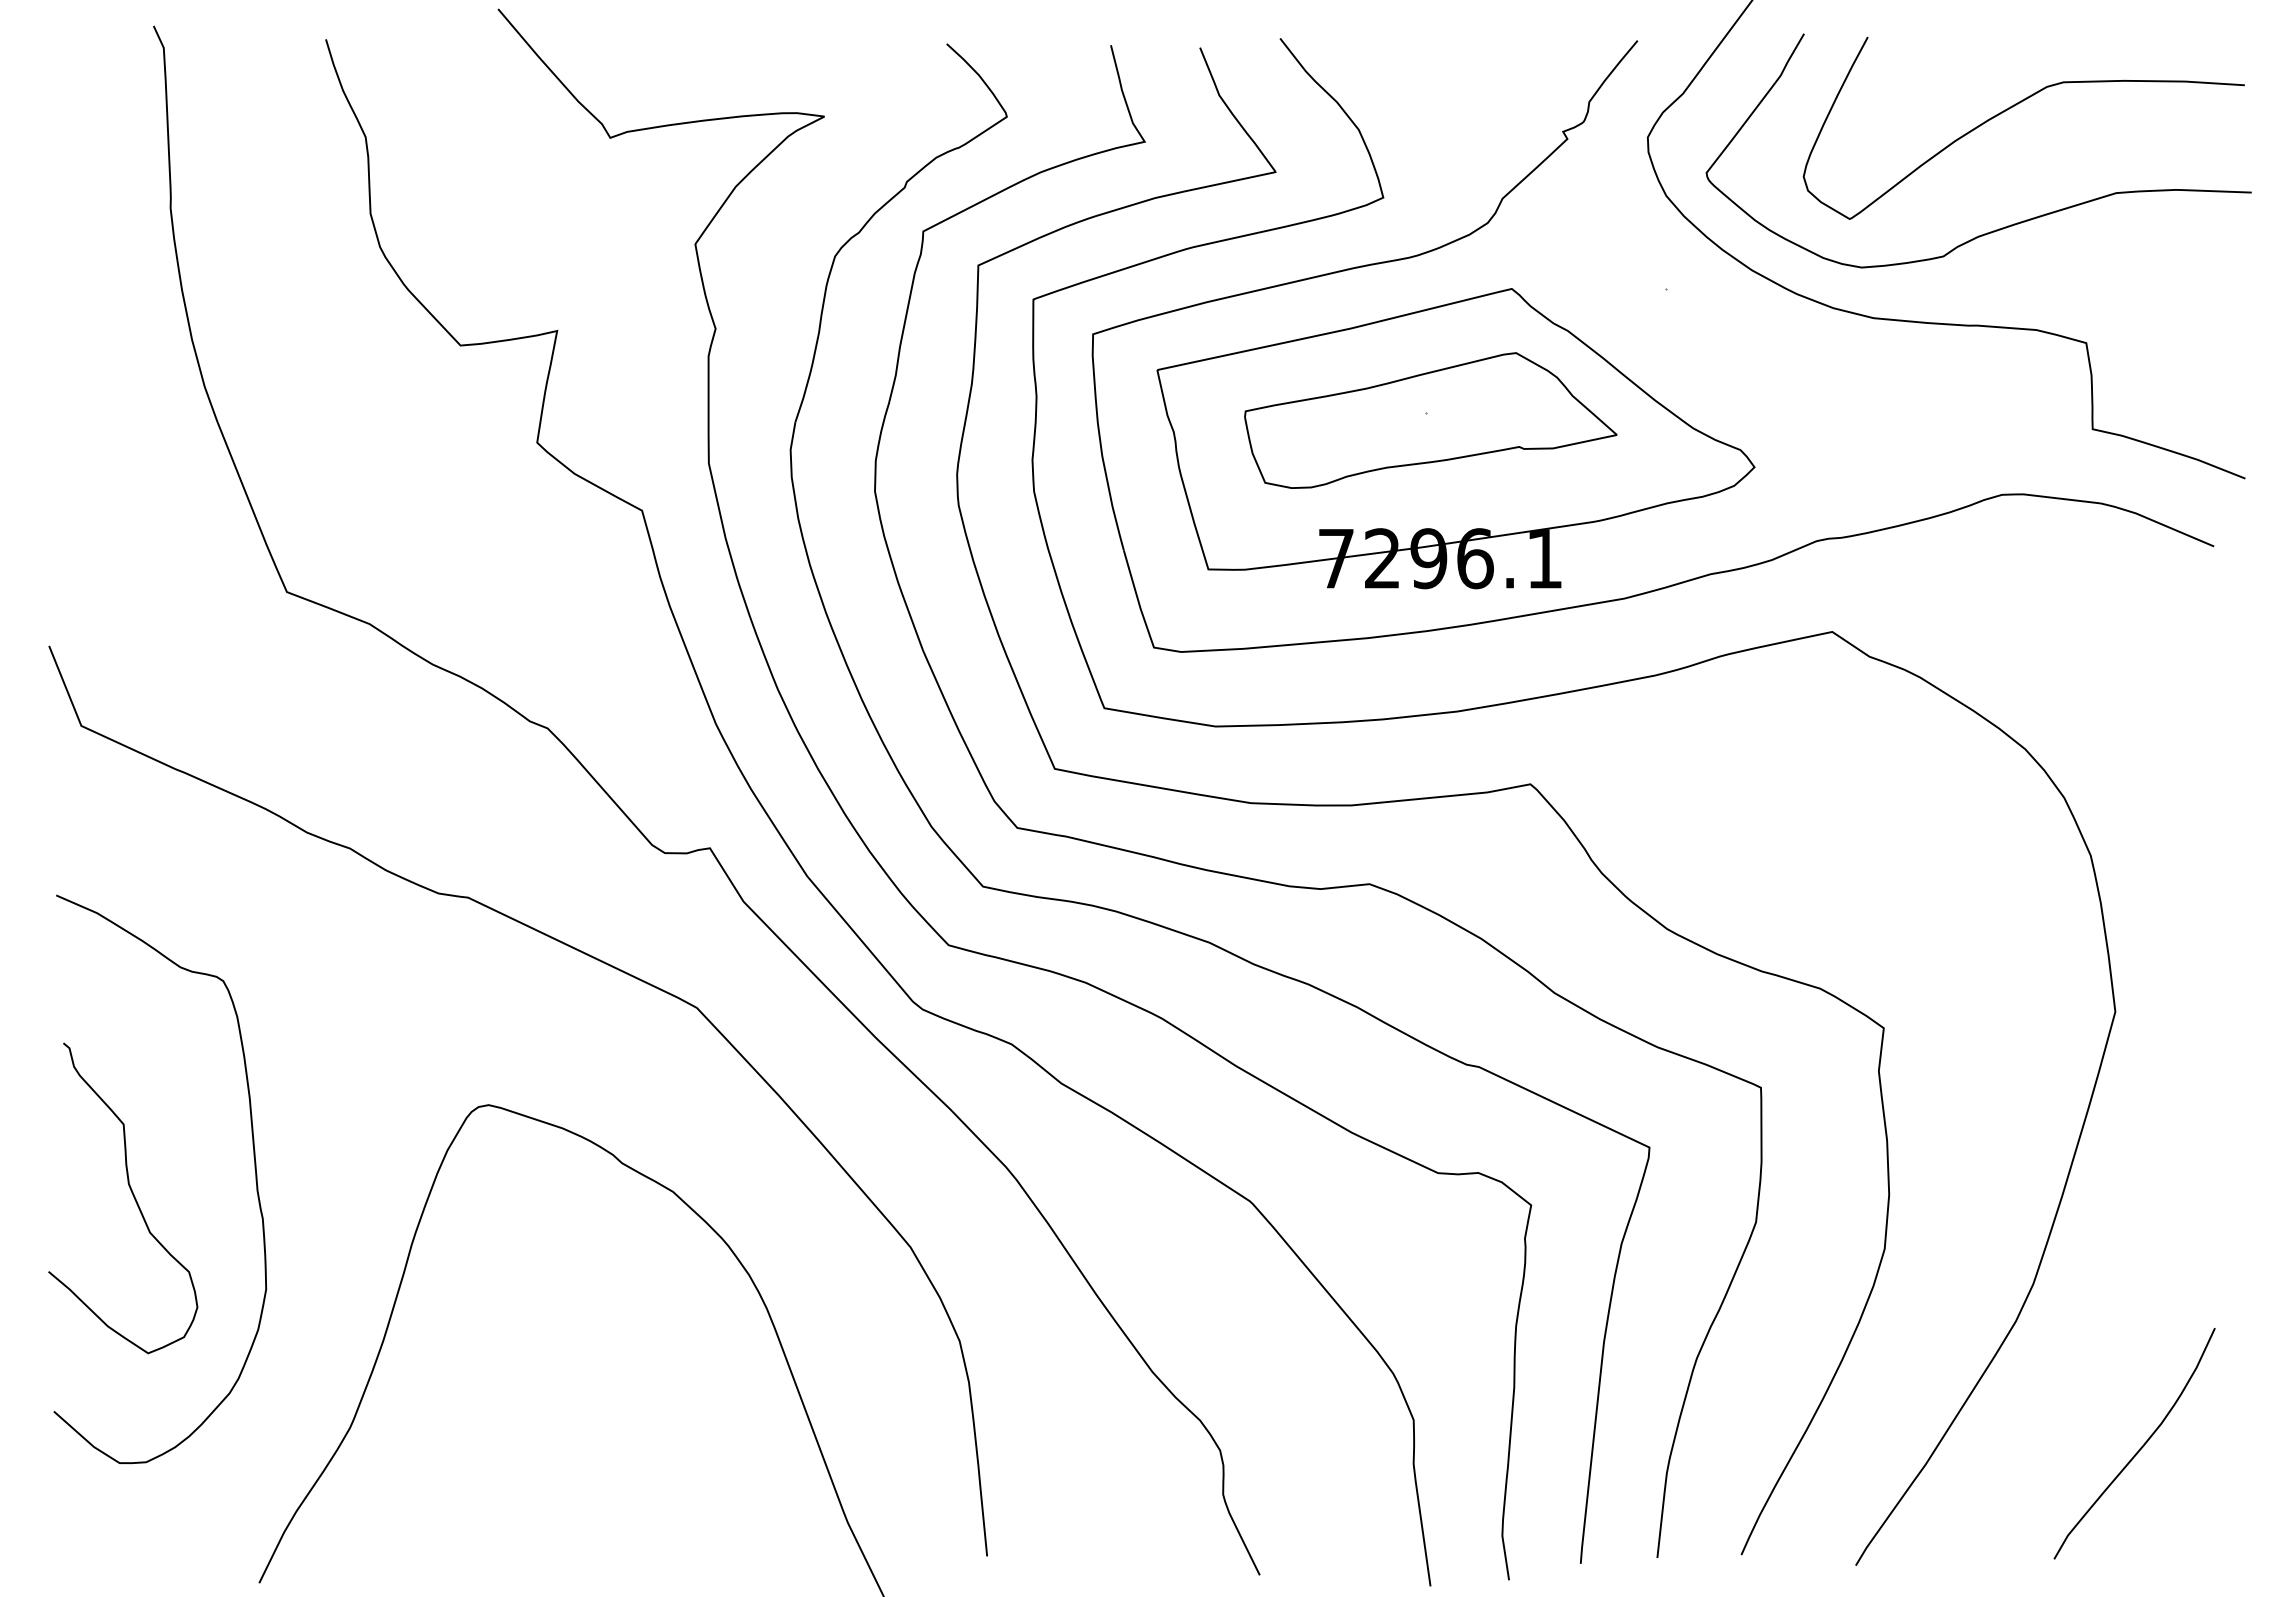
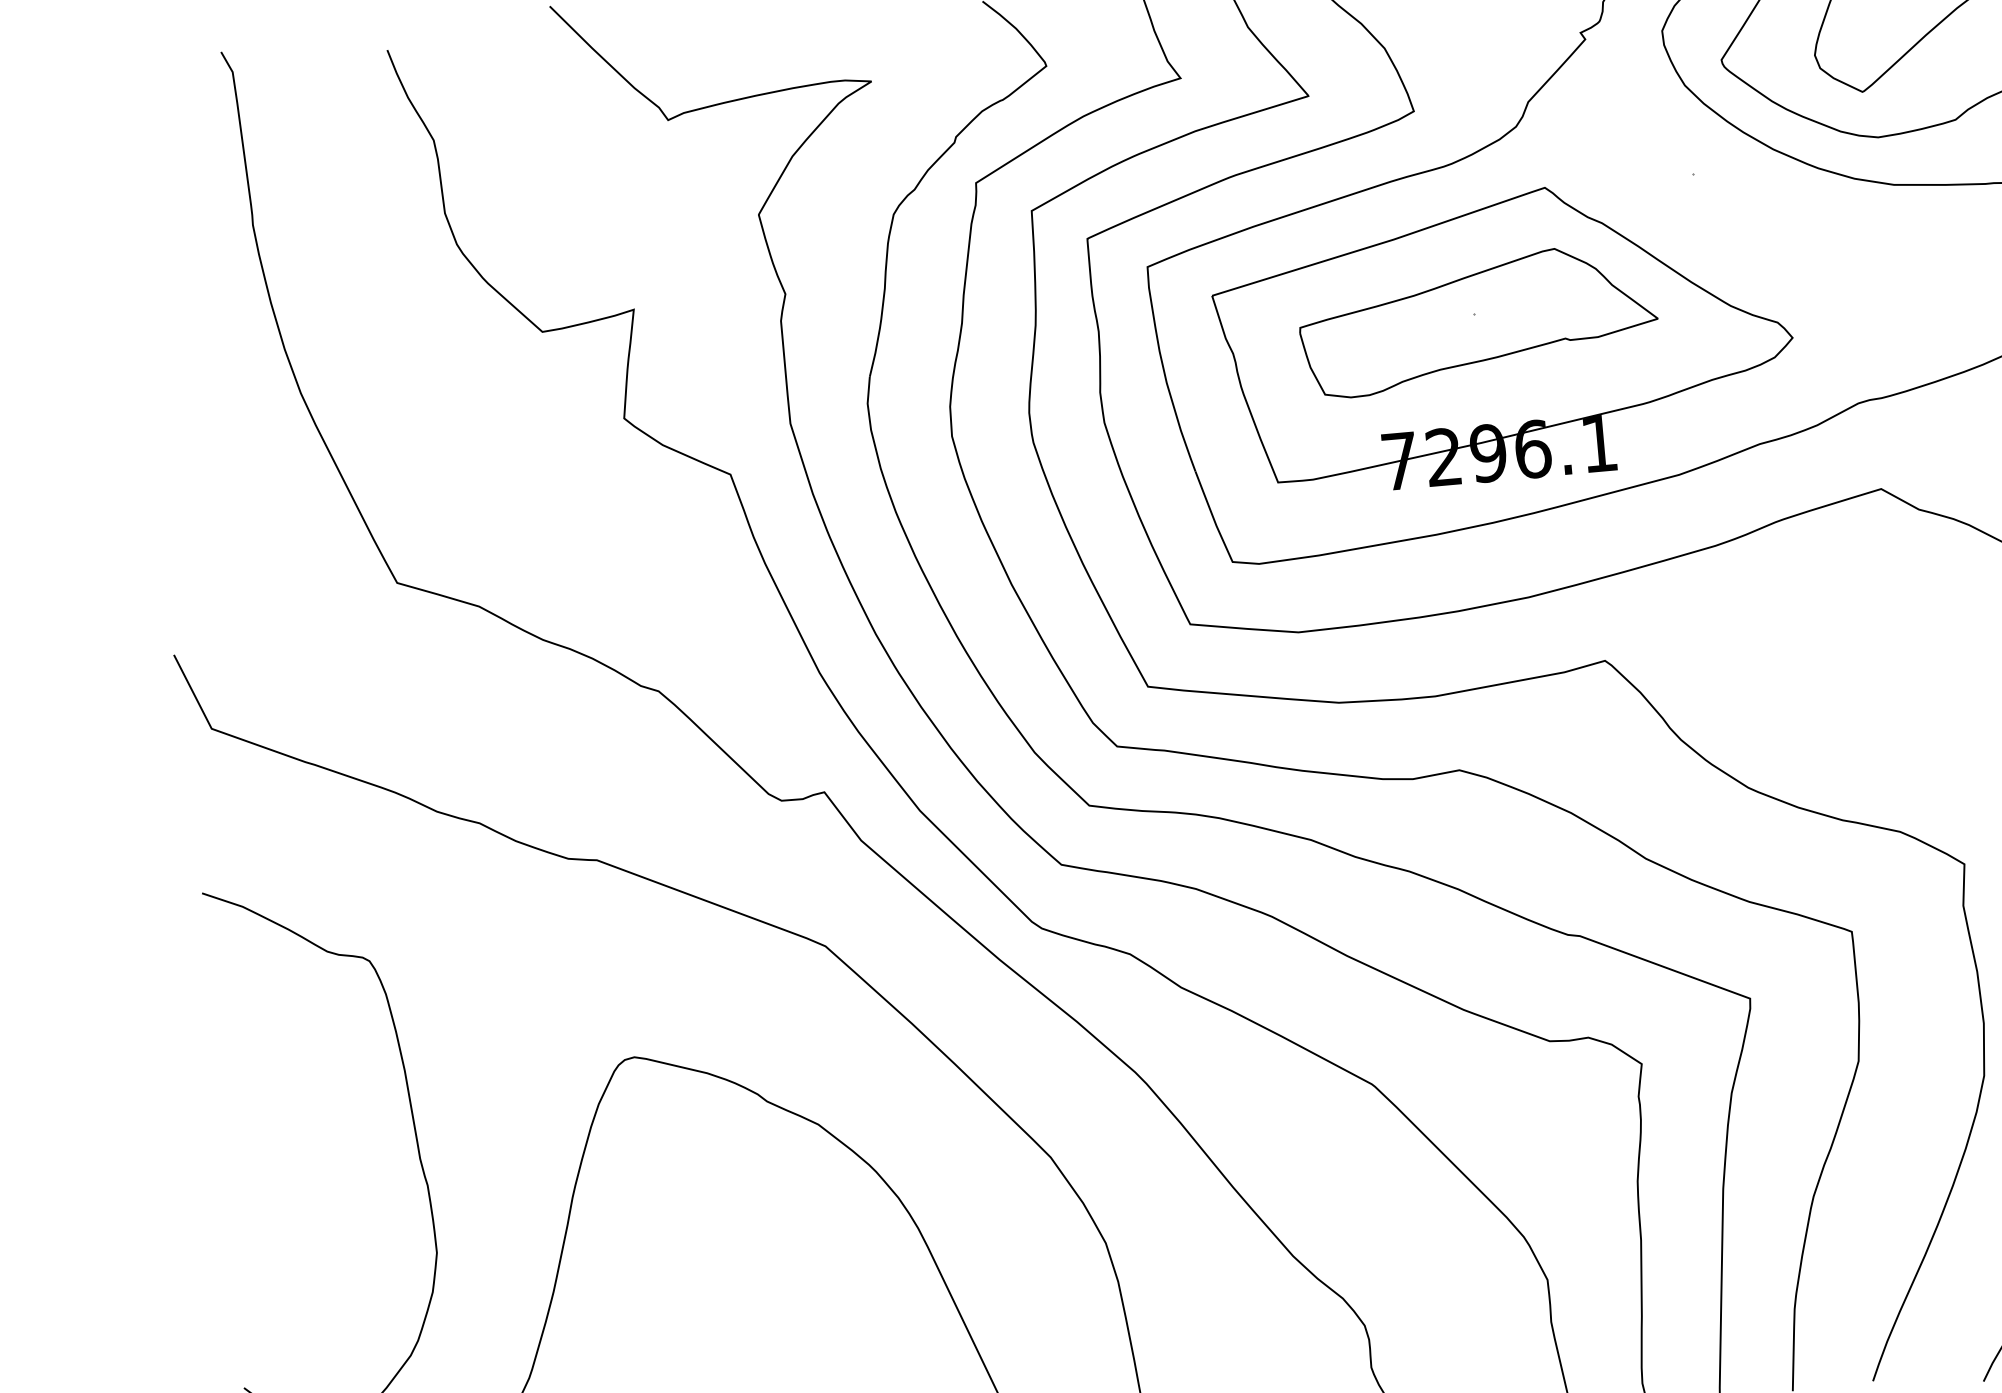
curve: (131, 1193) -> (299, 1172), removed

